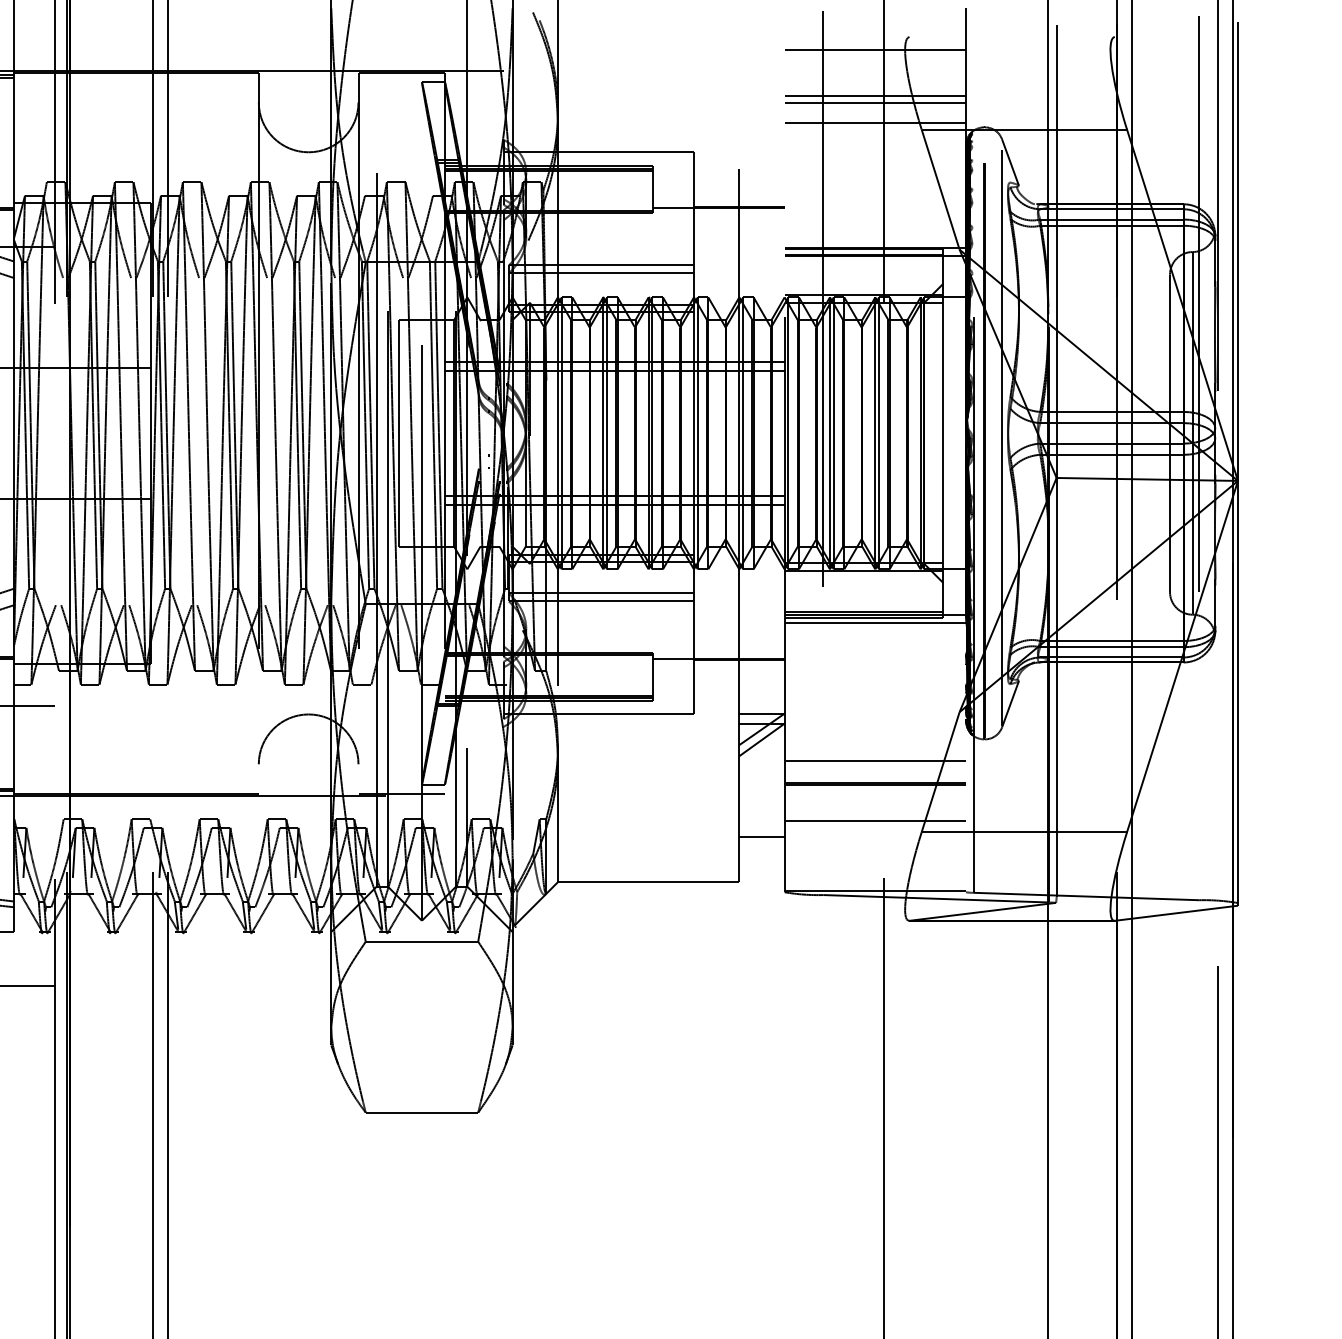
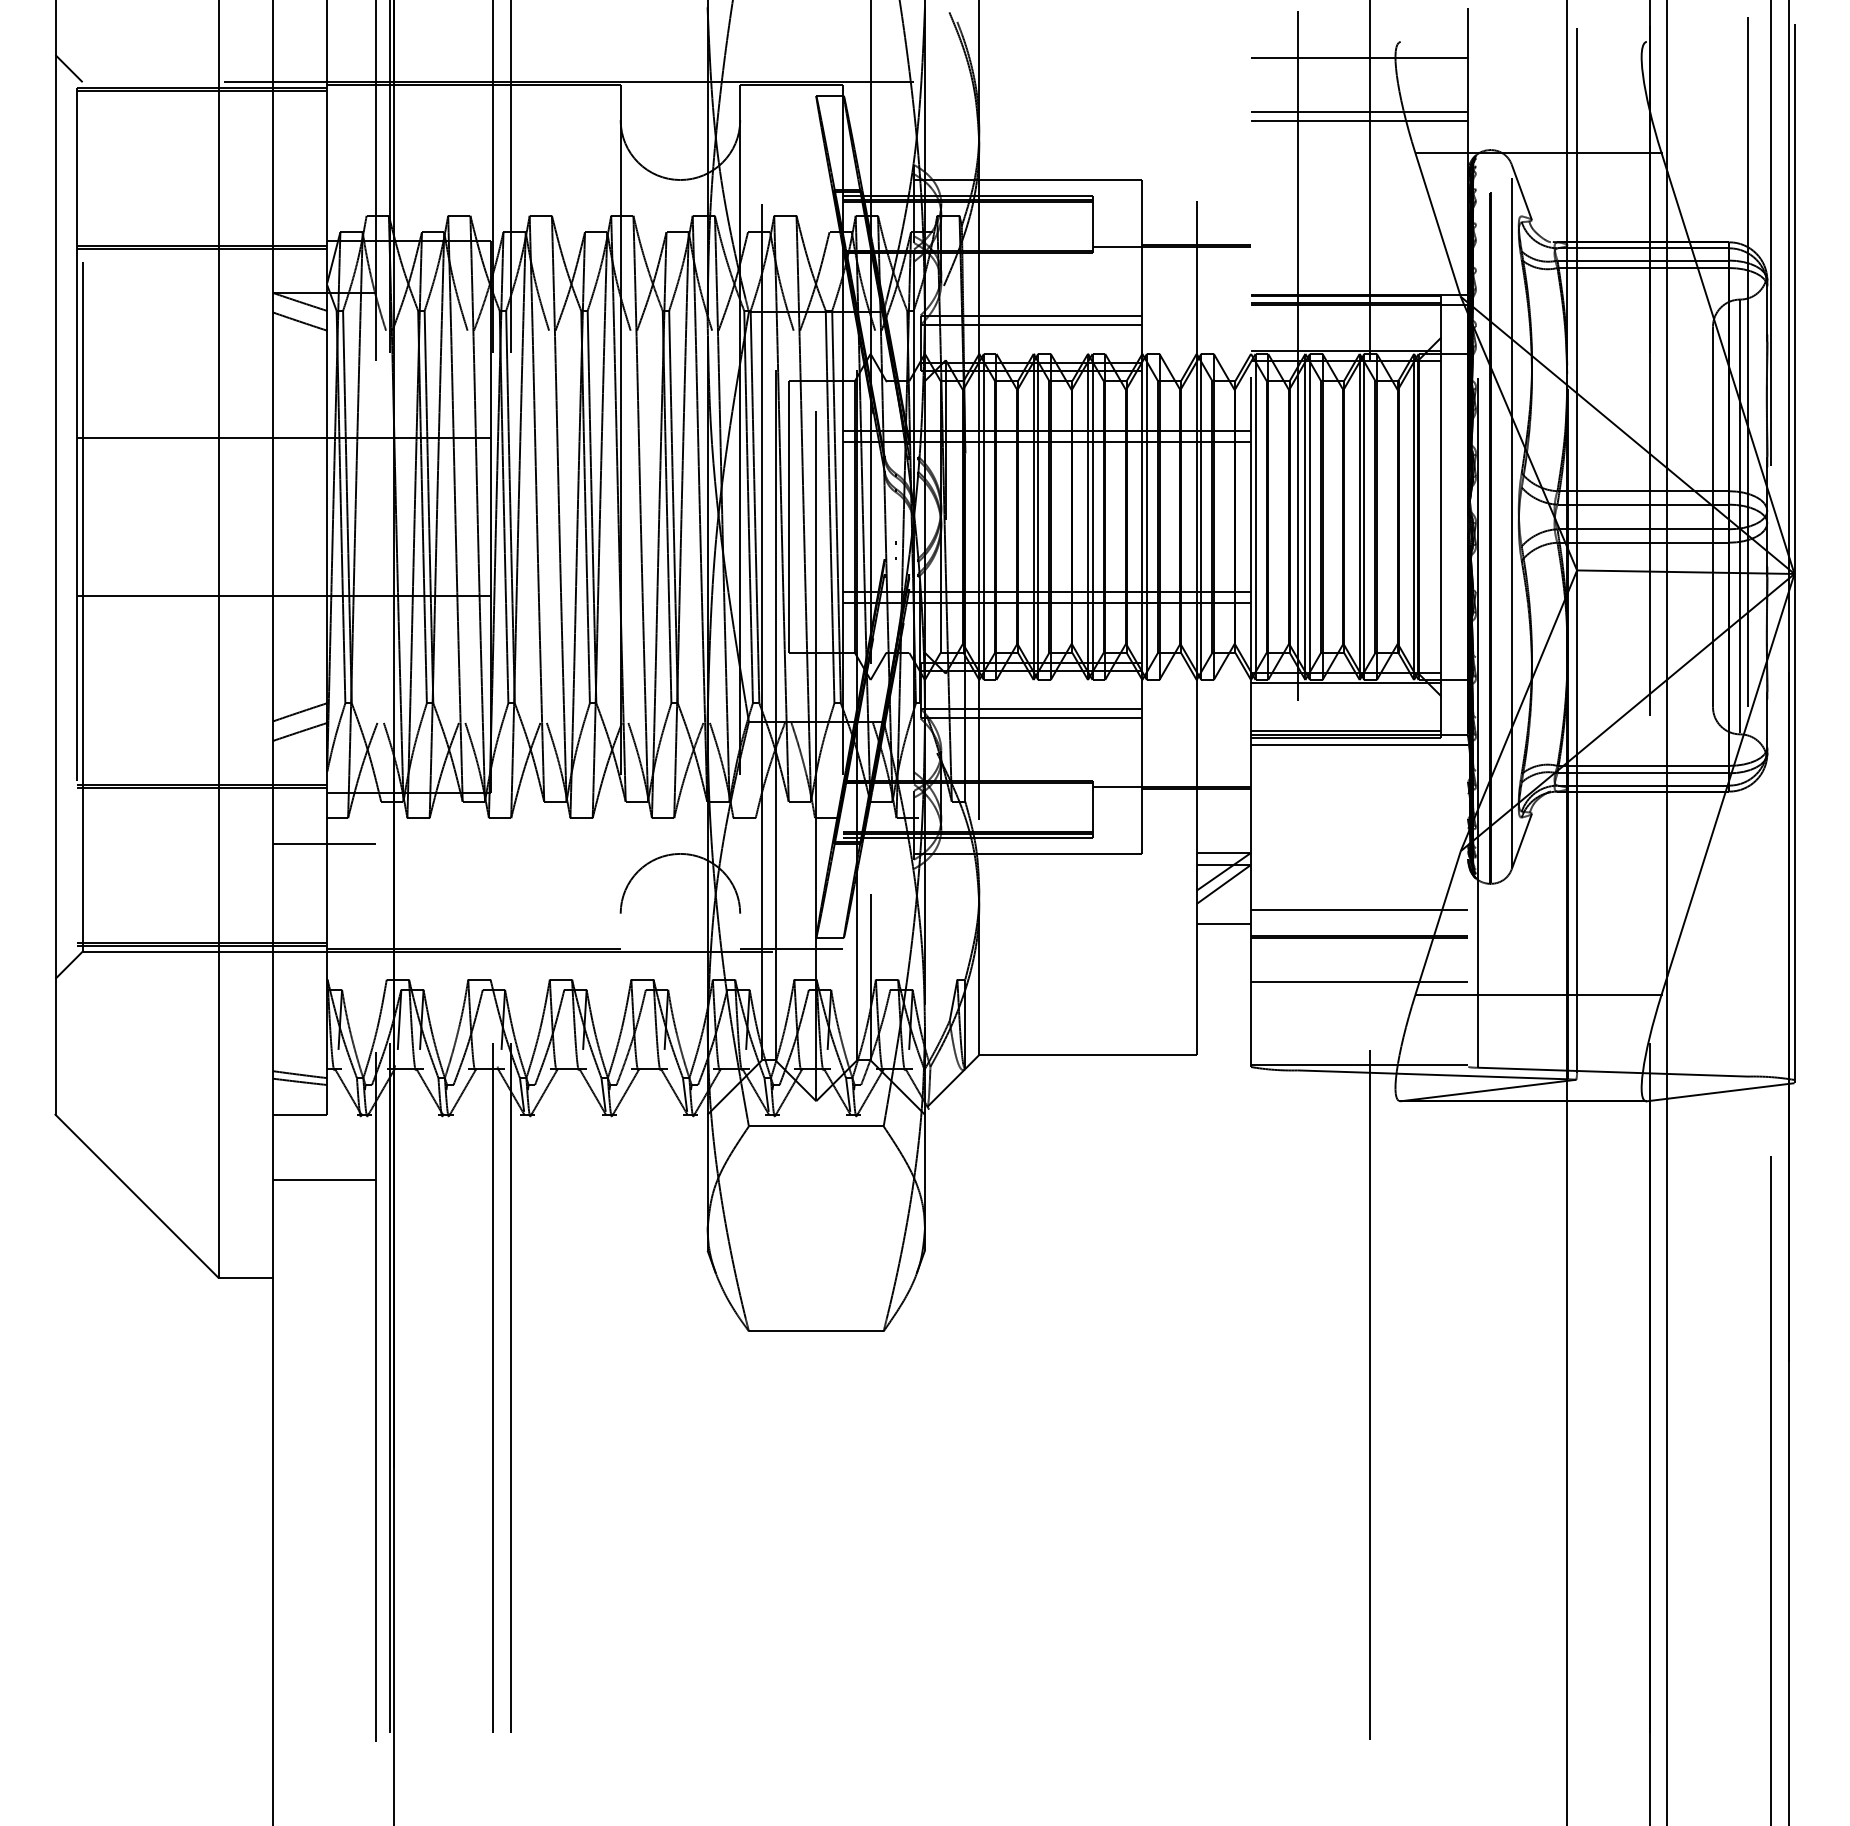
line: (875, 122) -> (1359, 144), removed
line: (761, 836) -> (1223, 923), moved

